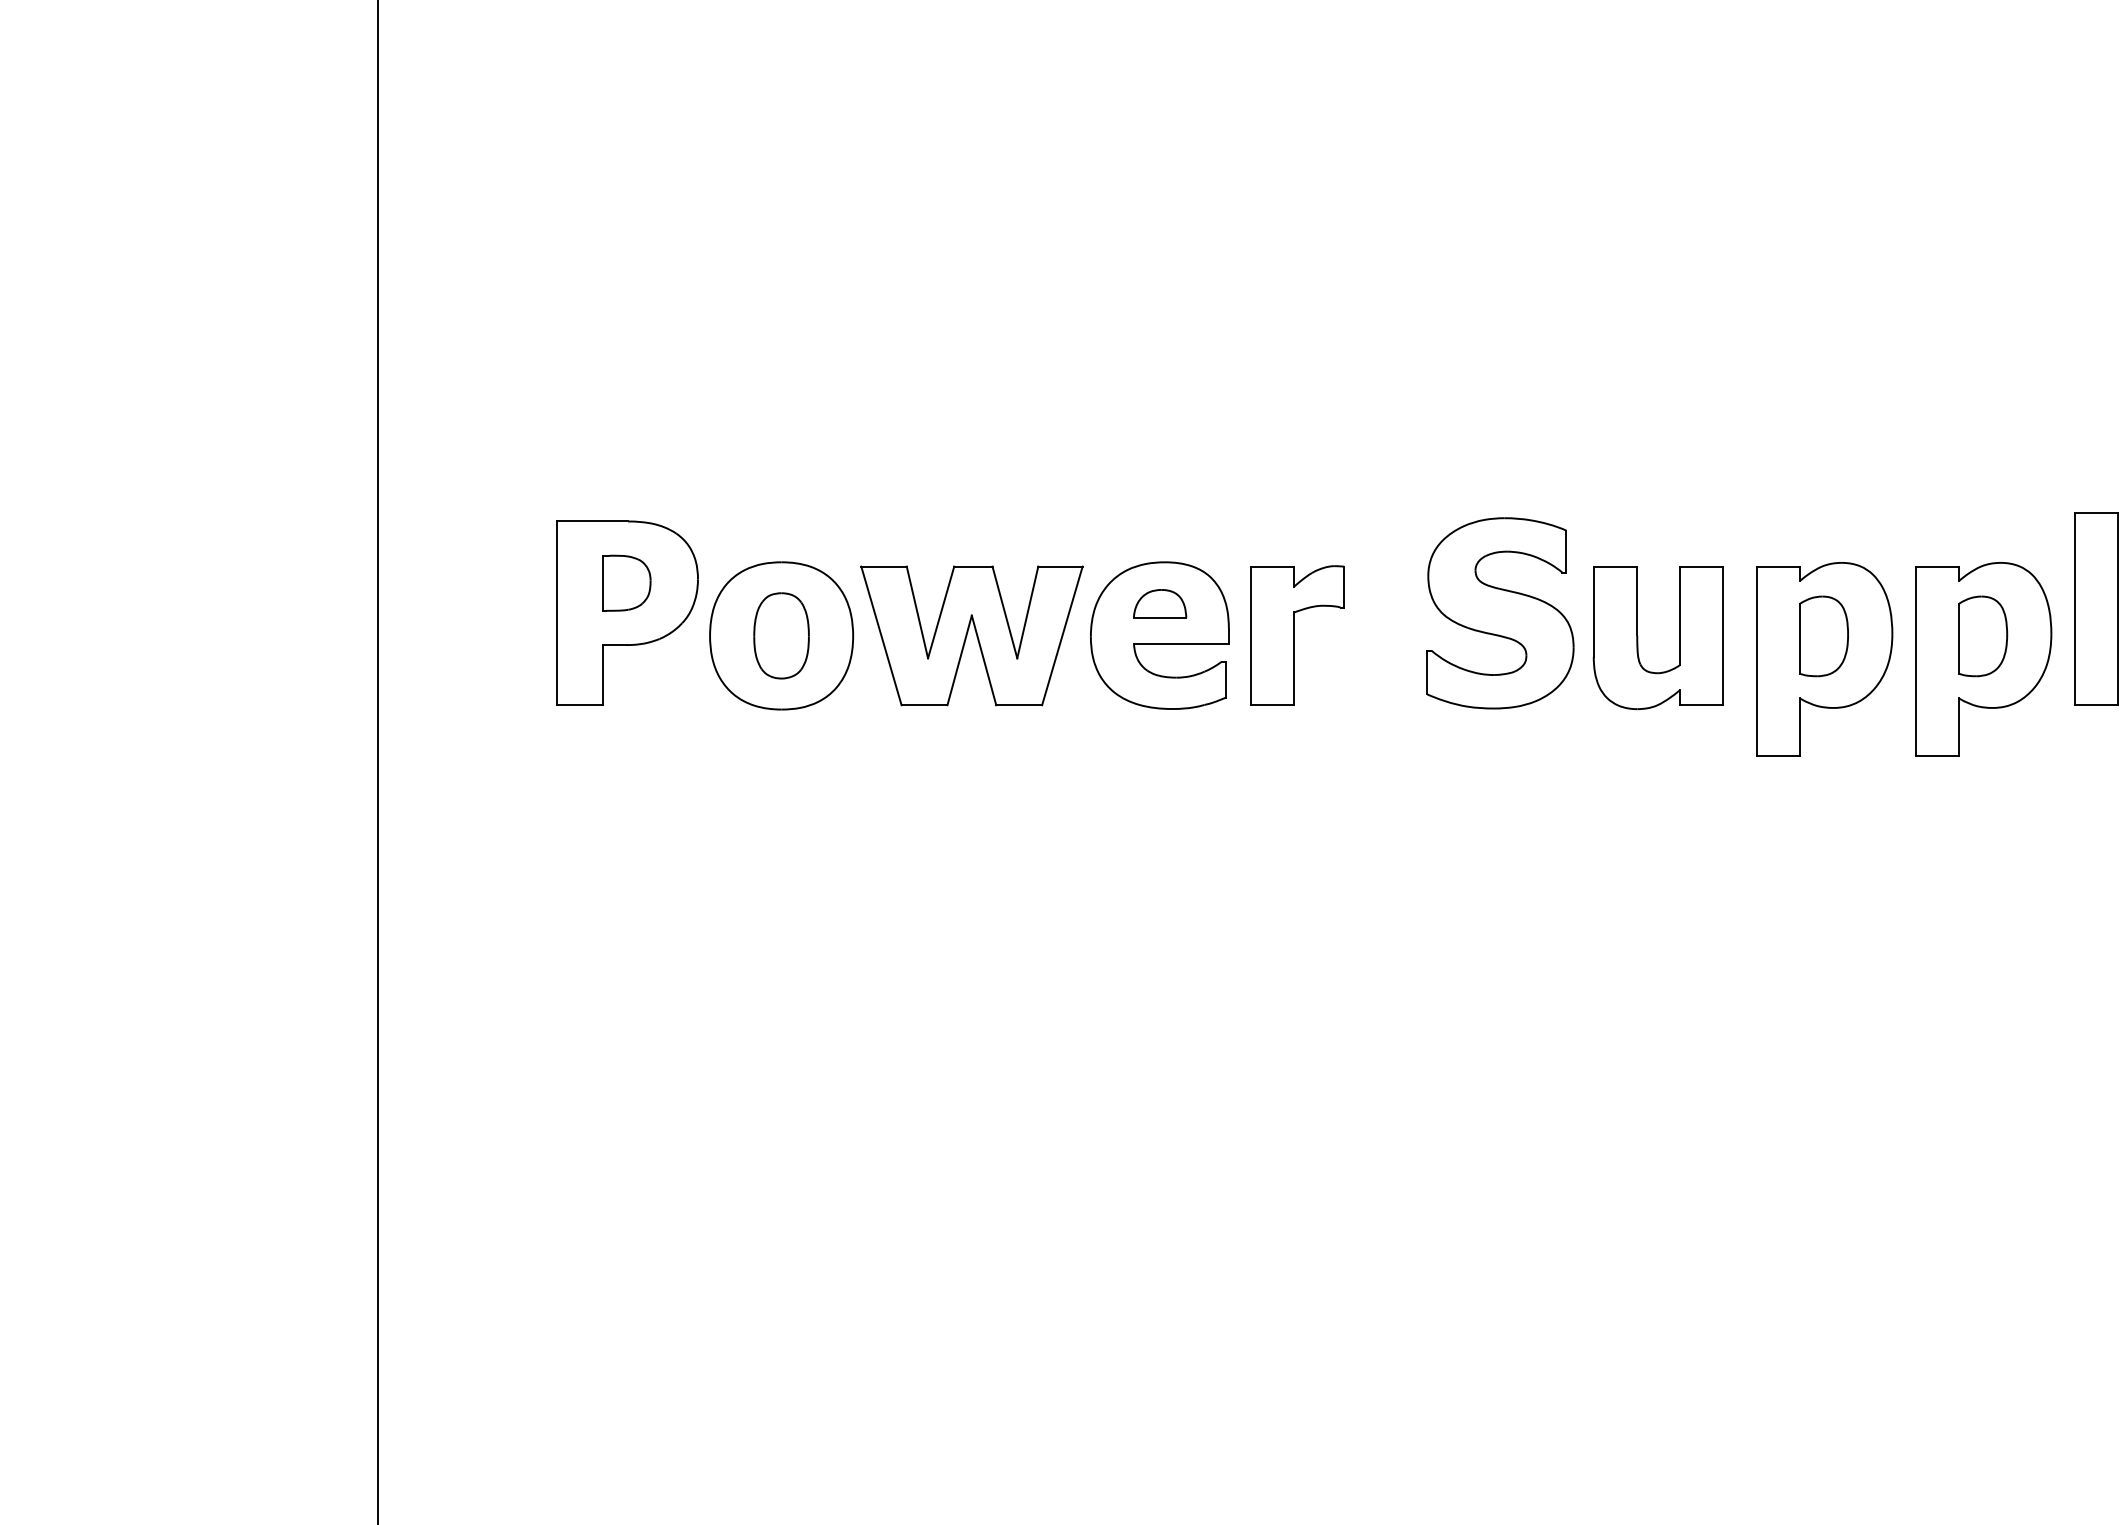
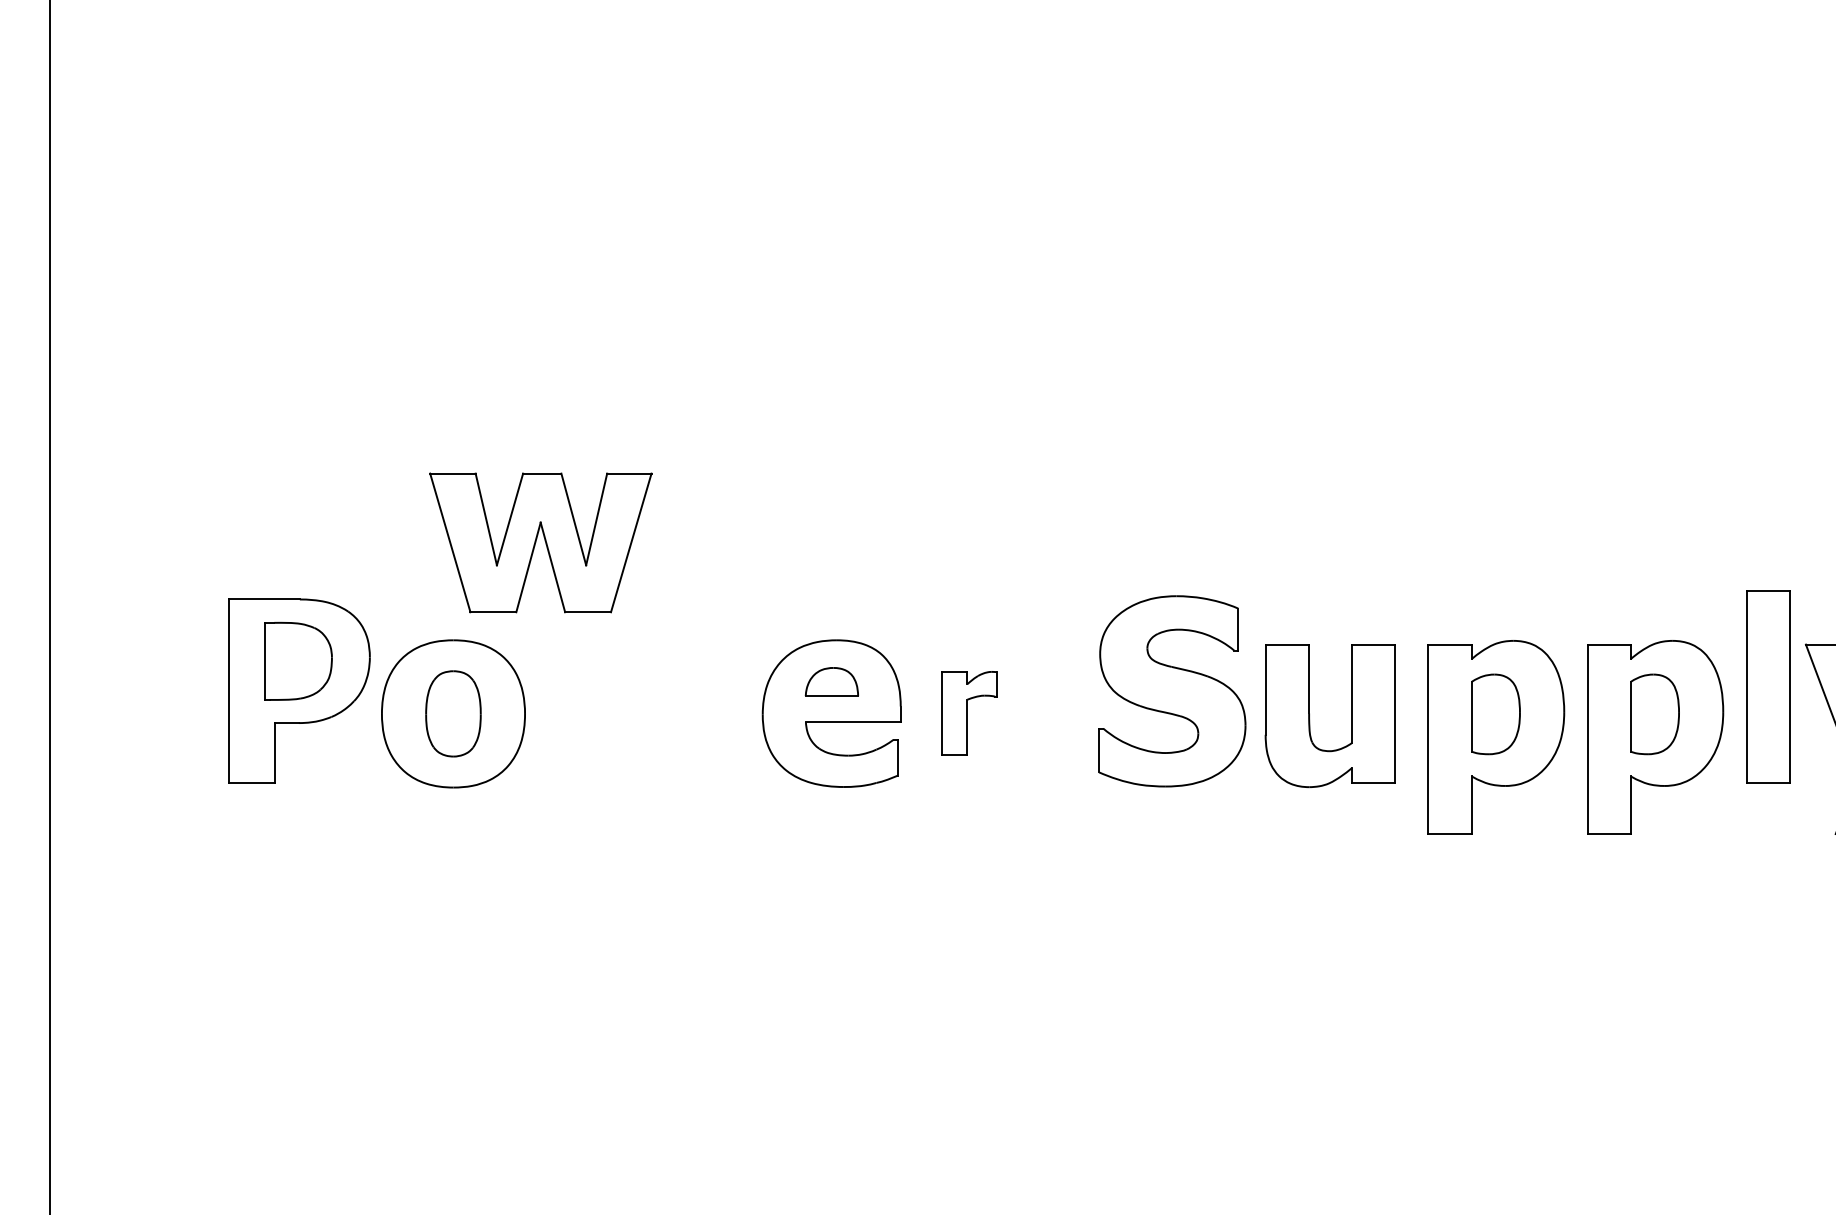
part: (626, 582) -> (298, 660), size x1.4
part: (971, 635) -> (540, 542), moved
part: (1297, 635) -> (969, 713), size x0.6

